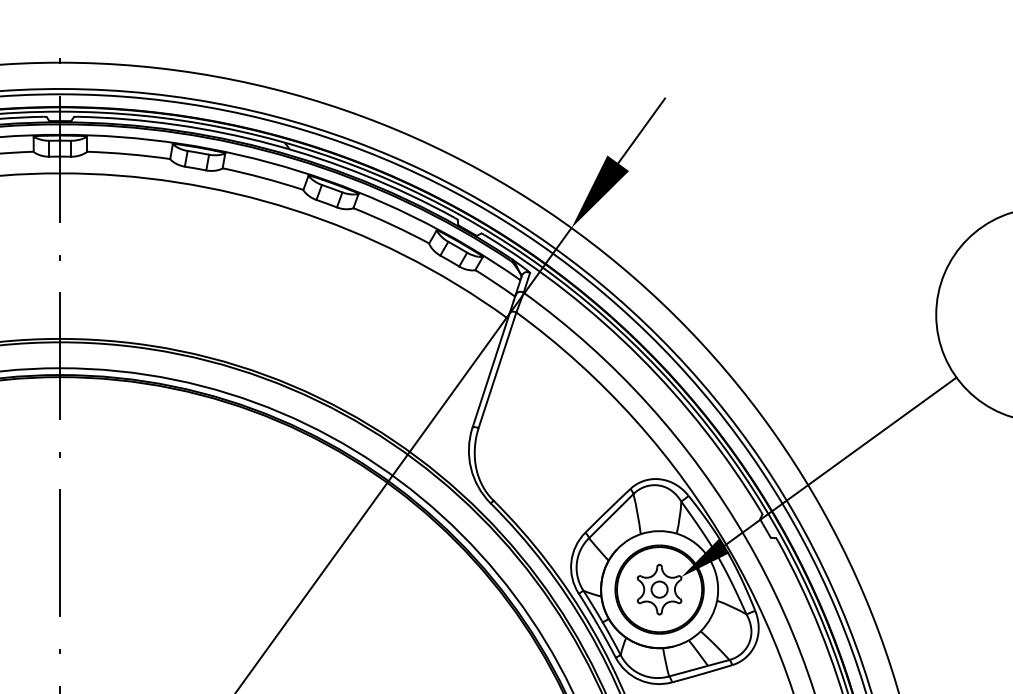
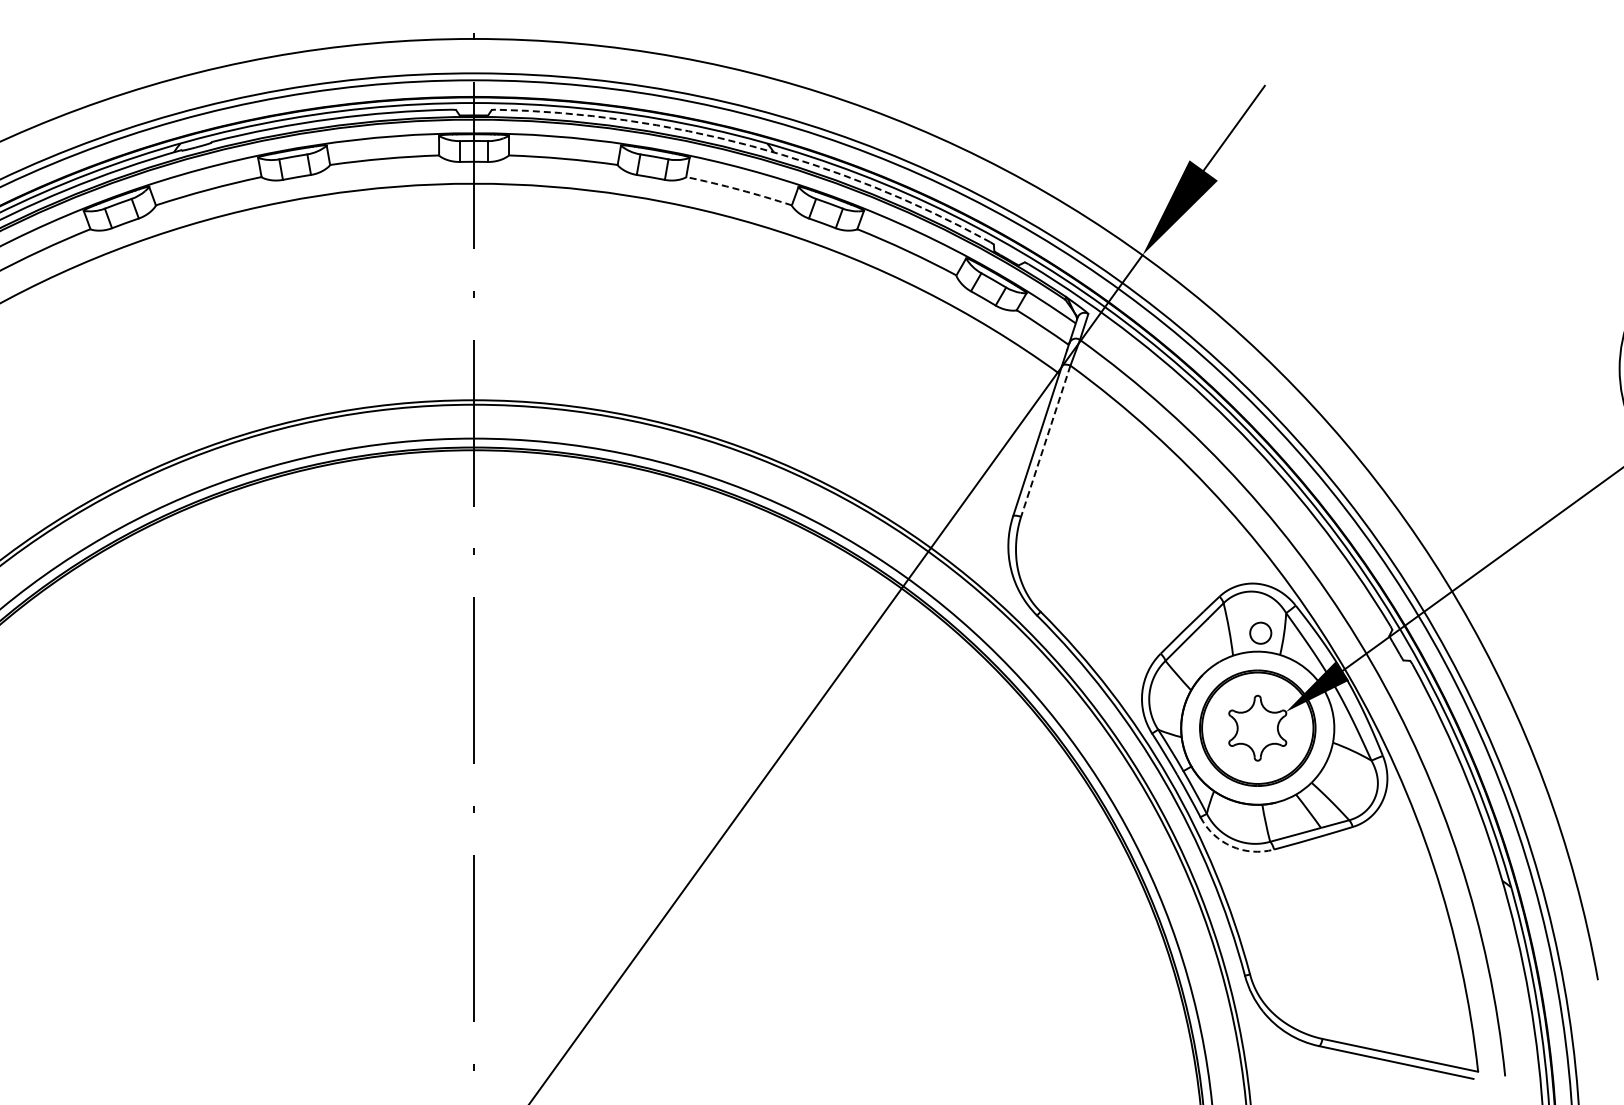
arc: (272, 144) -> (751, 146), solid -> dashed
arc: (263, 177) -> (739, 189), solid -> dashed
line: (497, 370) -> (1045, 441), solid -> dashed
circle: (659, 589) -> (1260, 632), moved
arc: (639, 680) -> (1231, 846), solid -> dashed

